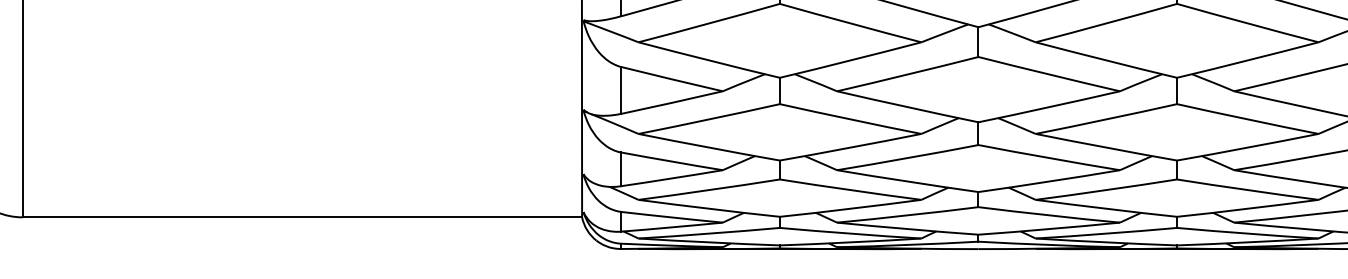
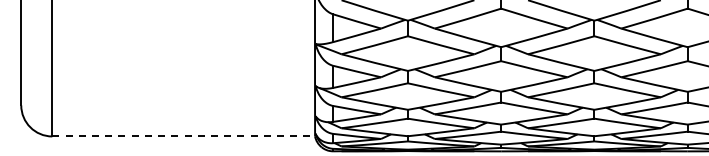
line: (304, 217) -> (184, 136), solid -> dashed

